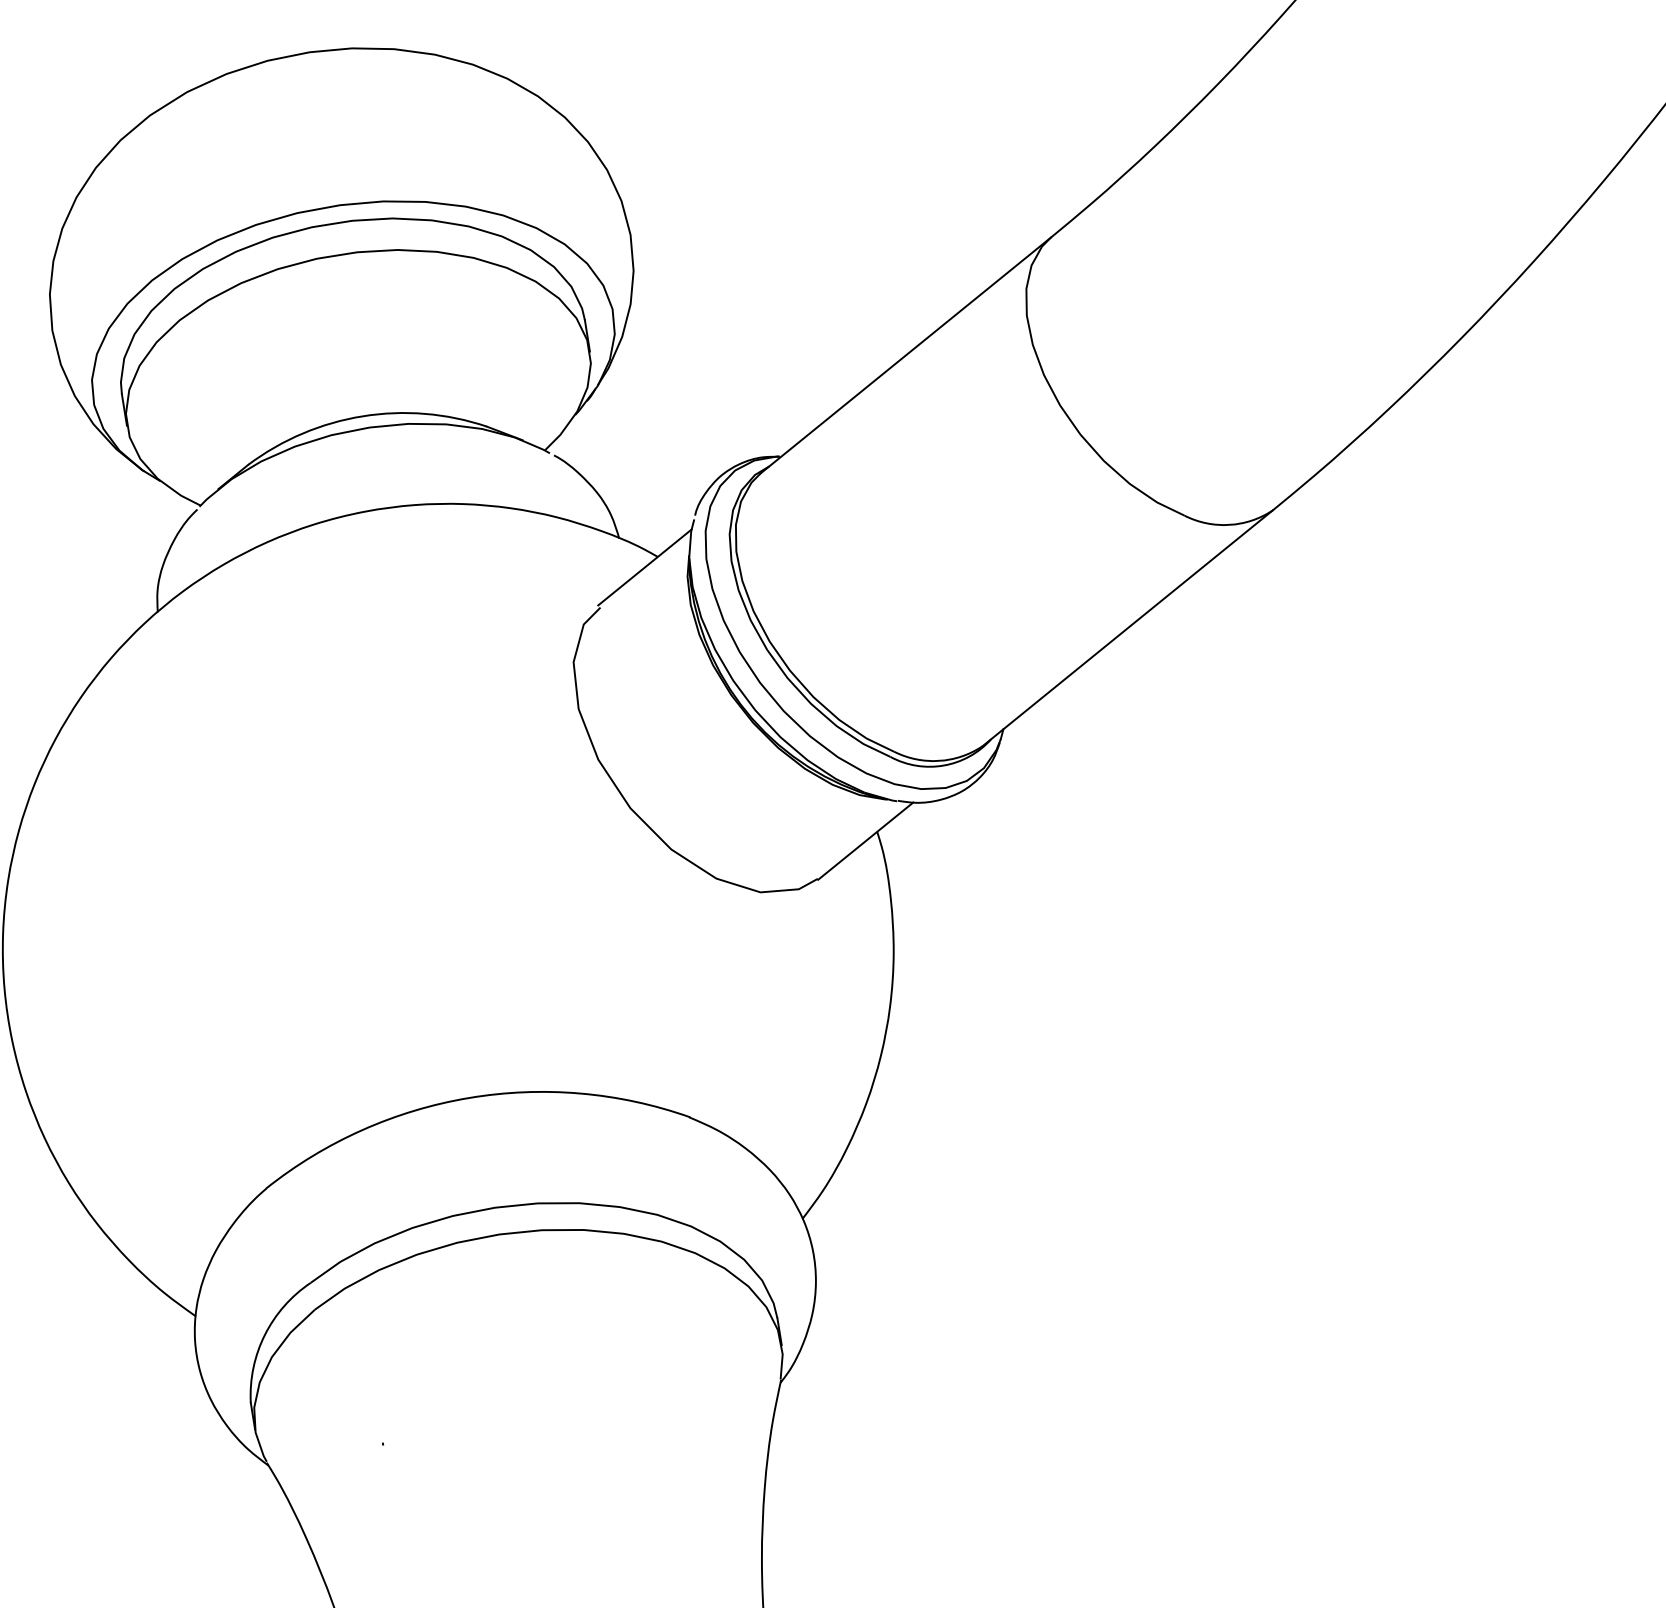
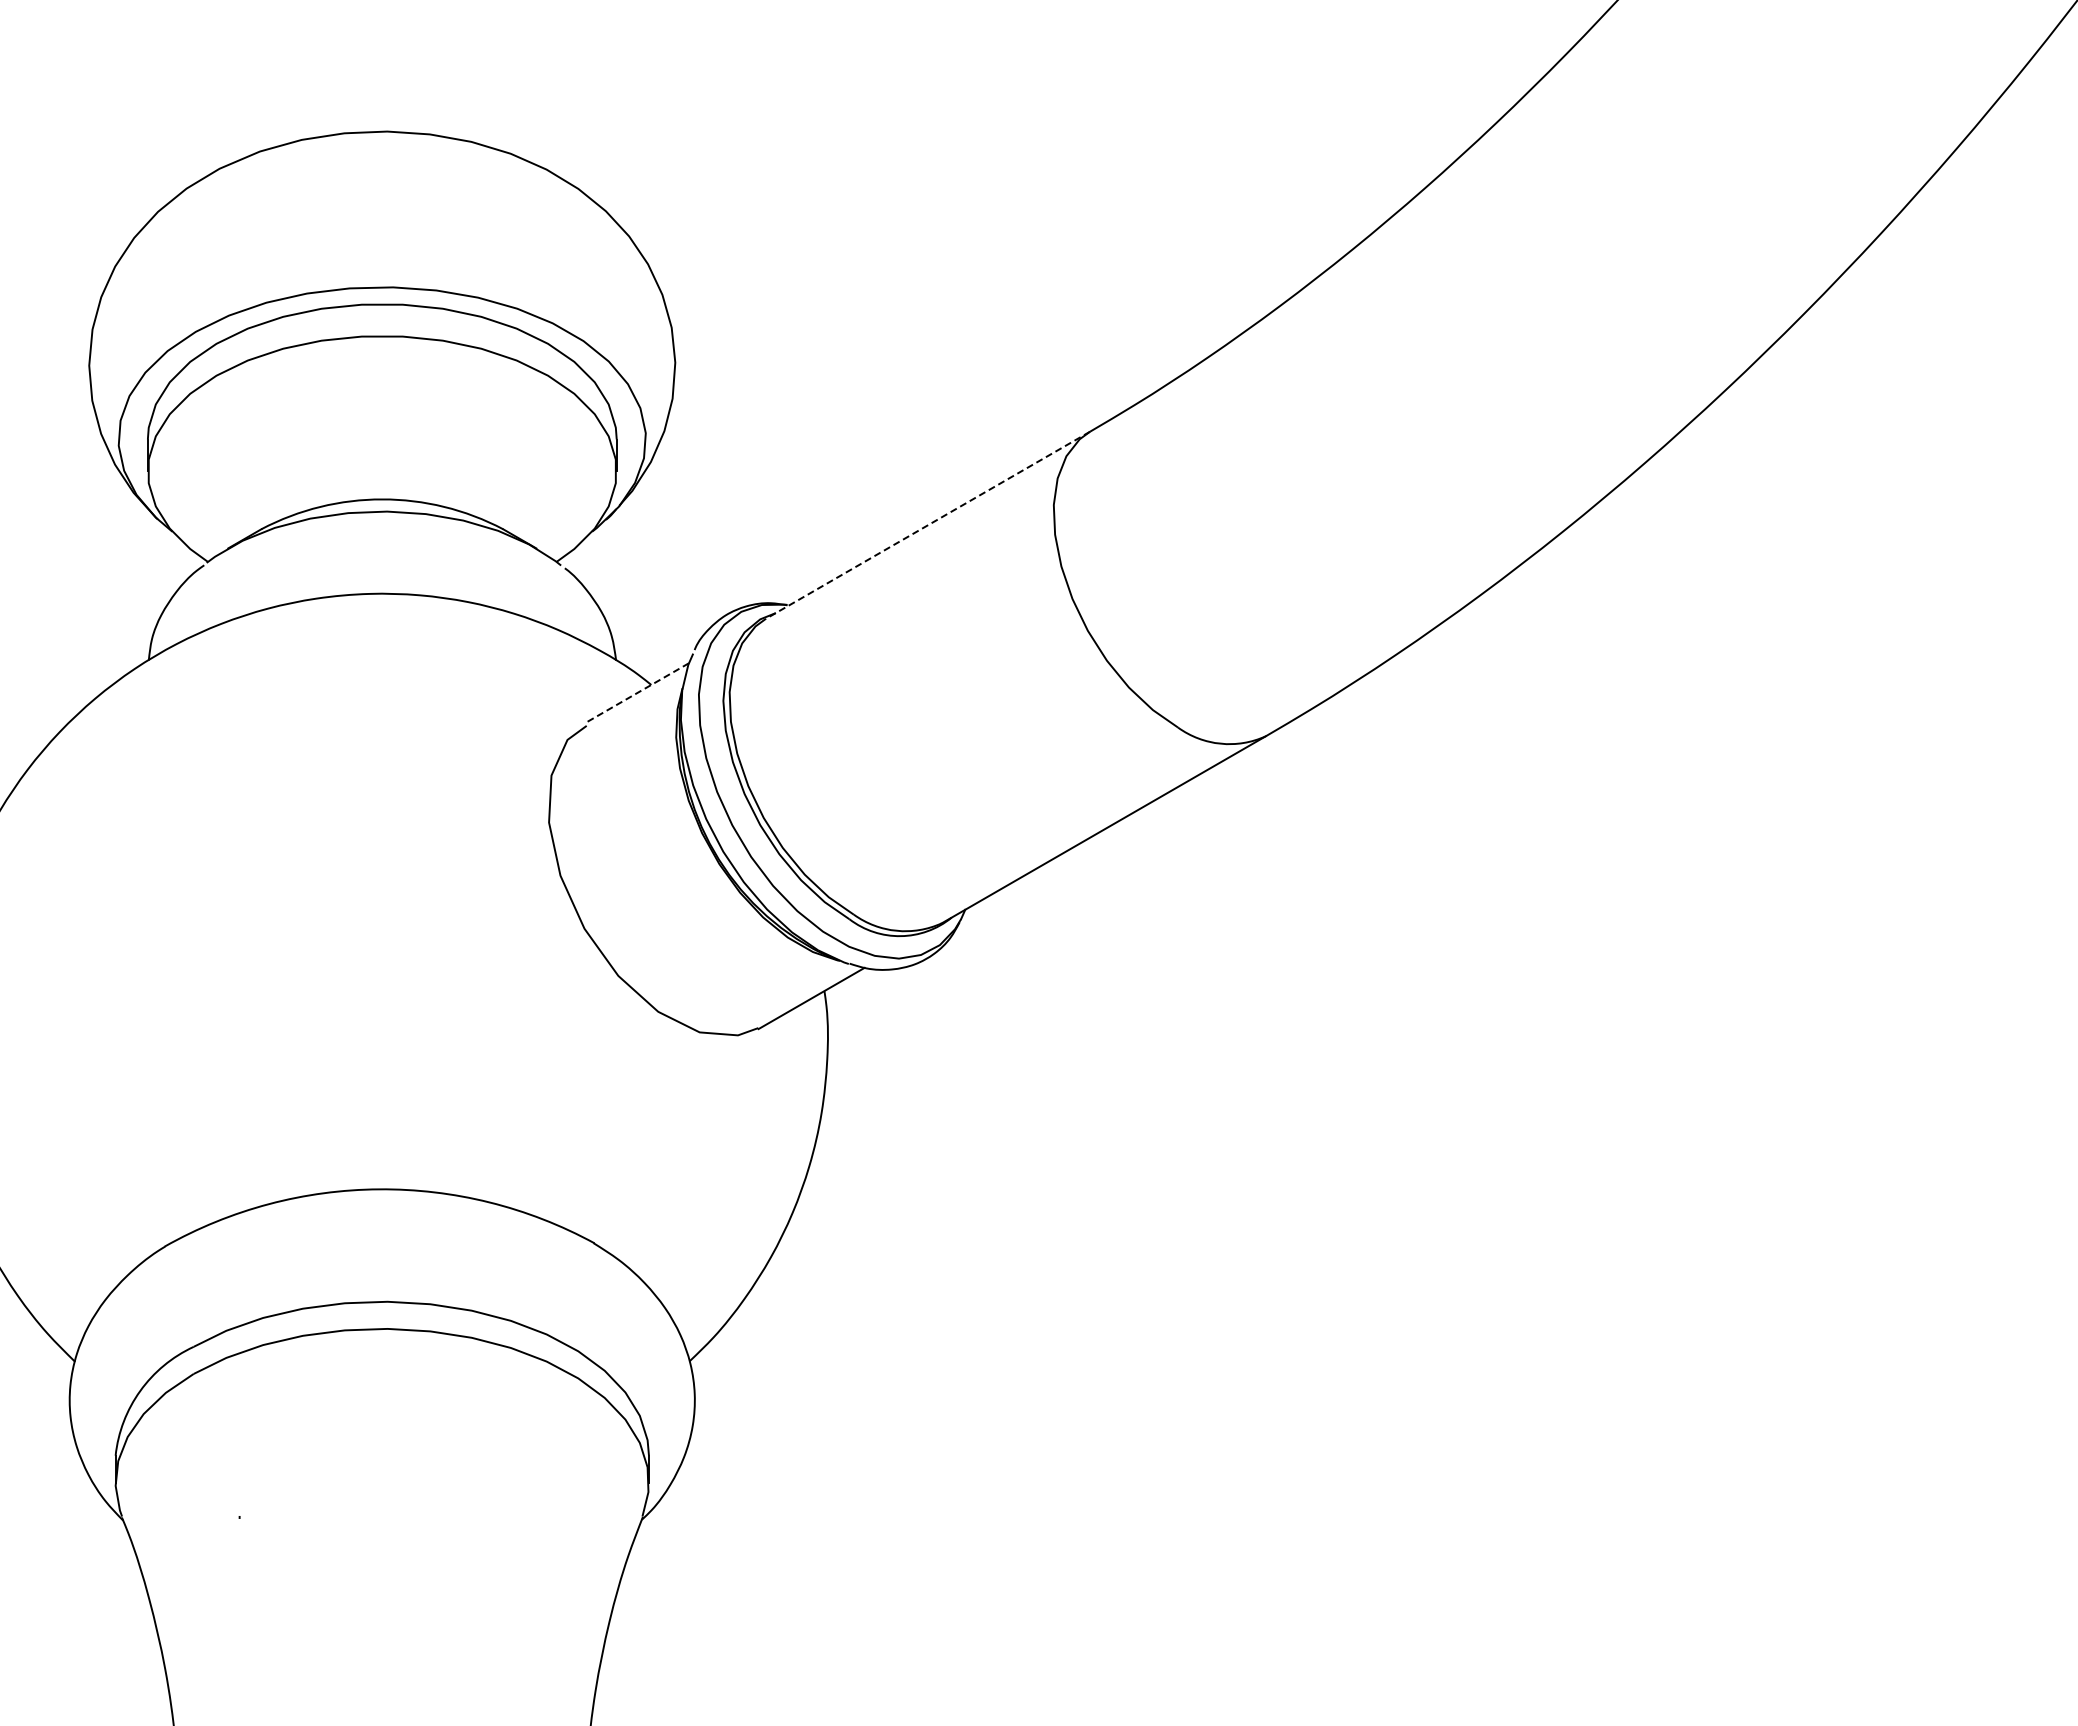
line: (905, 355) -> (927, 525), solid -> dashed
line: (644, 567) -> (636, 693), solid -> dashed

